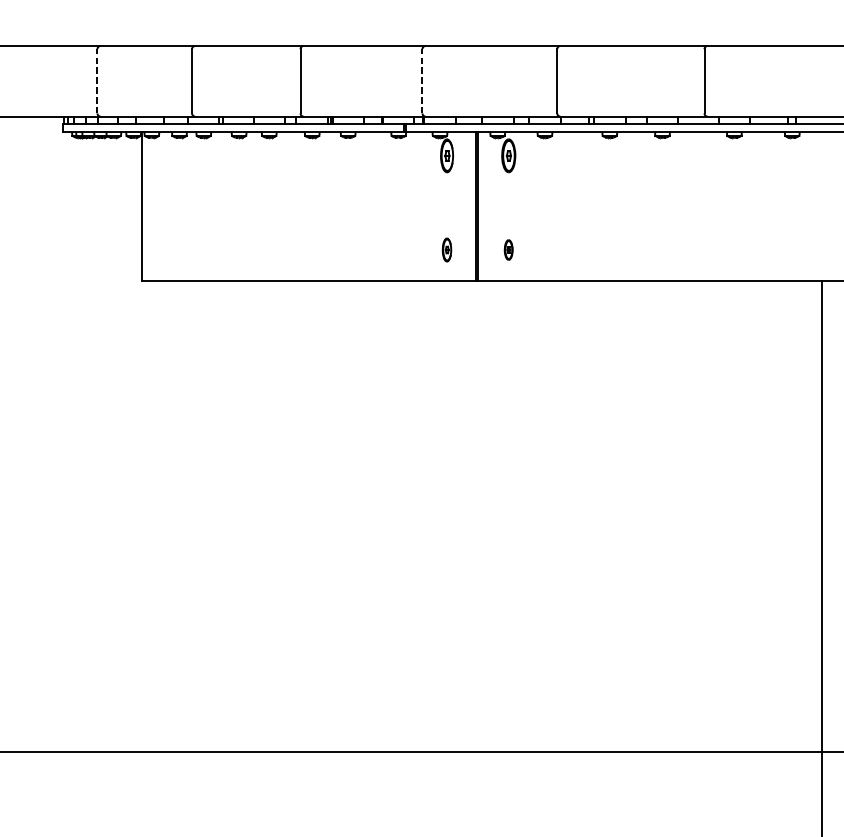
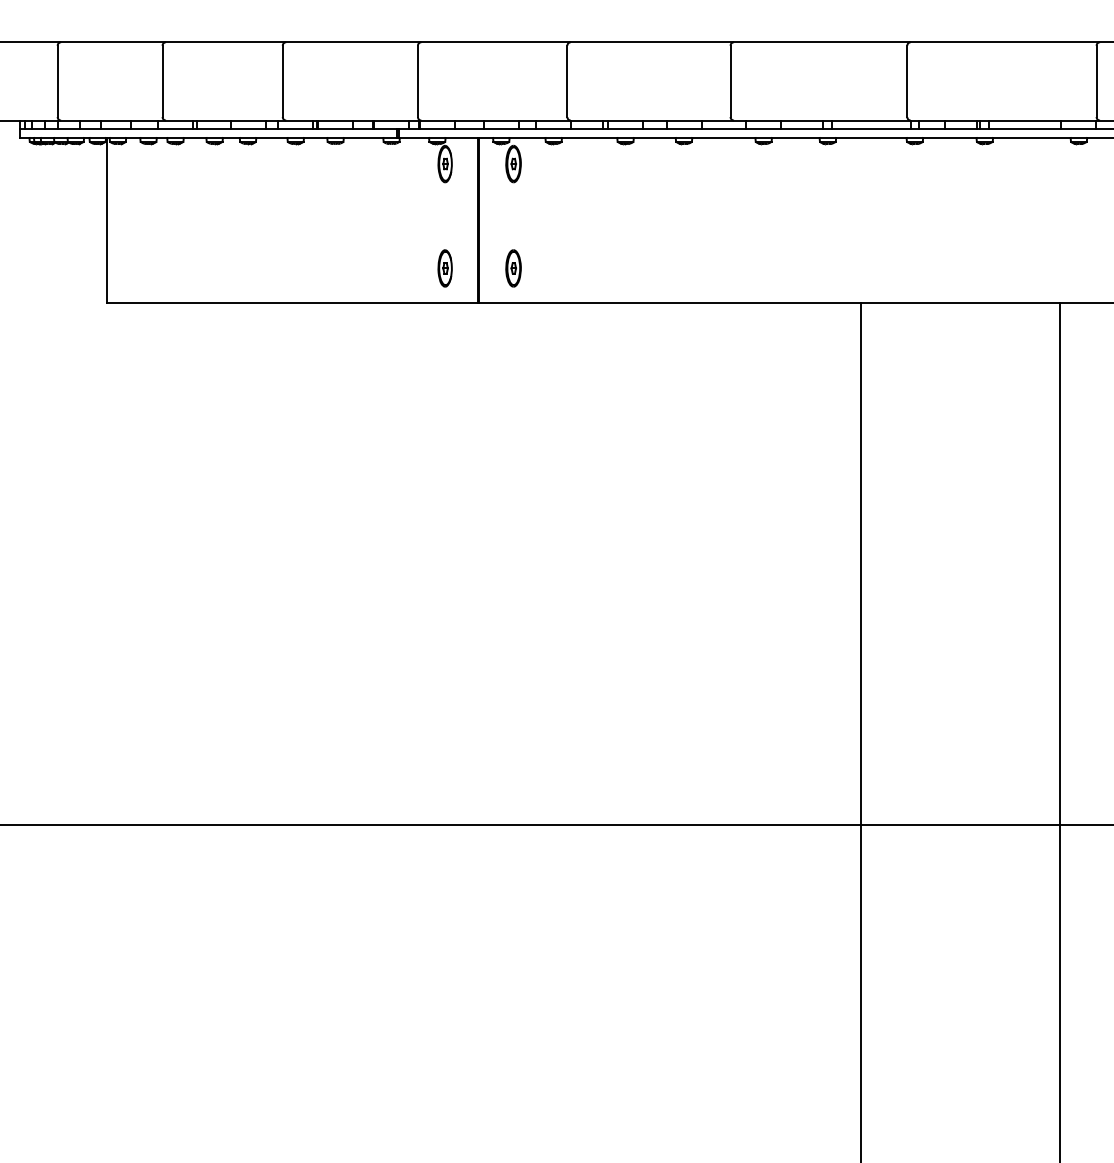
line: (97, 81) -> (57, 81), dashed -> solid
line: (422, 81) -> (417, 81), dashed -> solid
part: (446, 250) -> (444, 268), size x1.43
part: (508, 250) -> (513, 268), size x1.67

